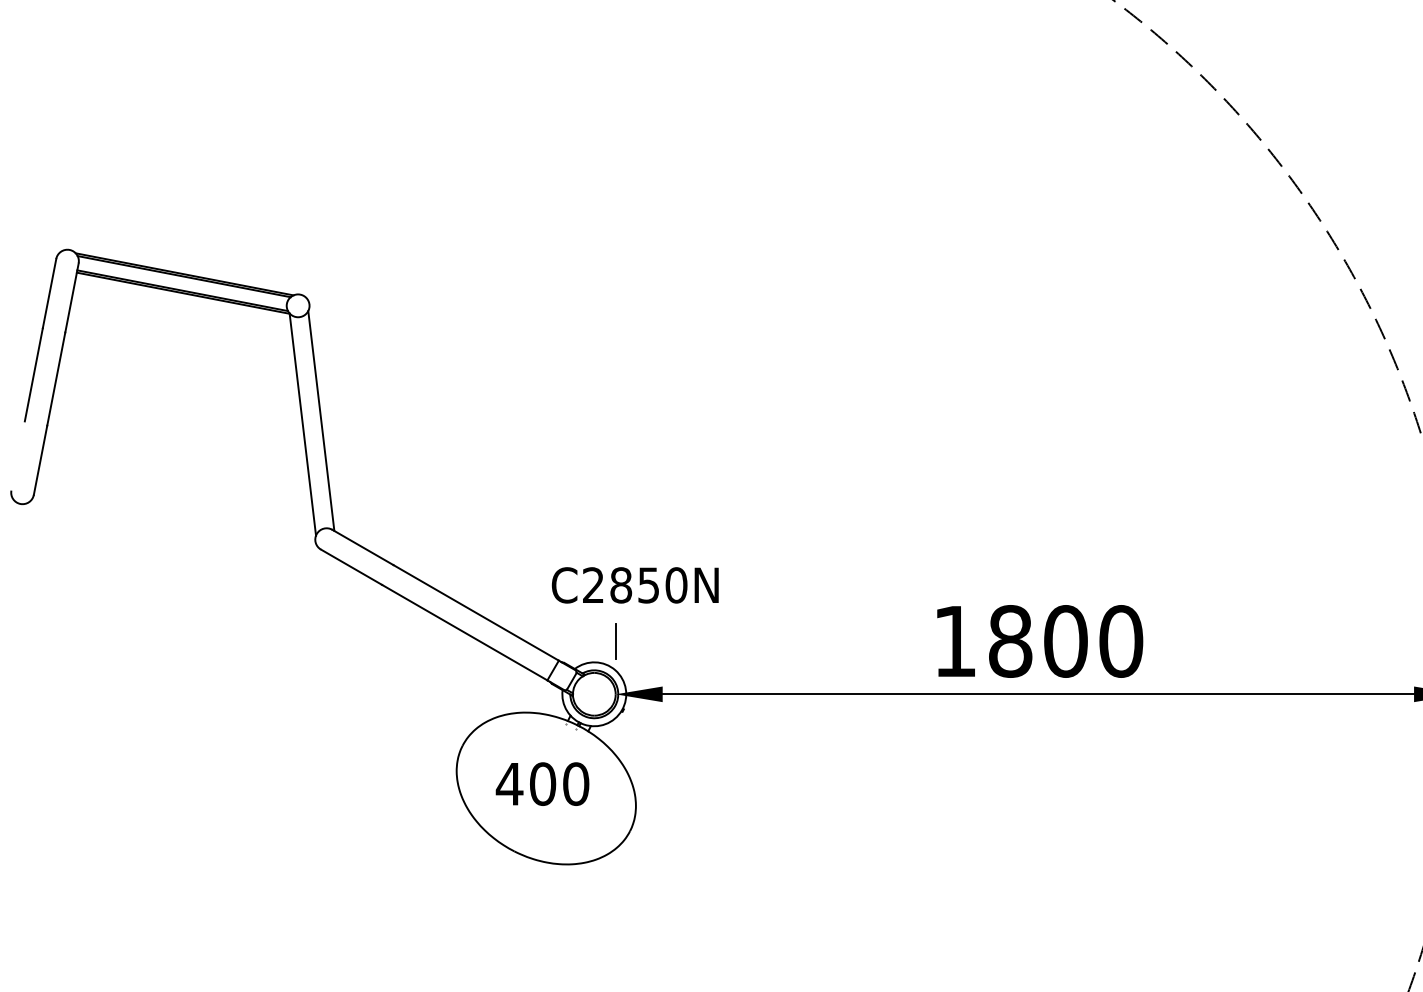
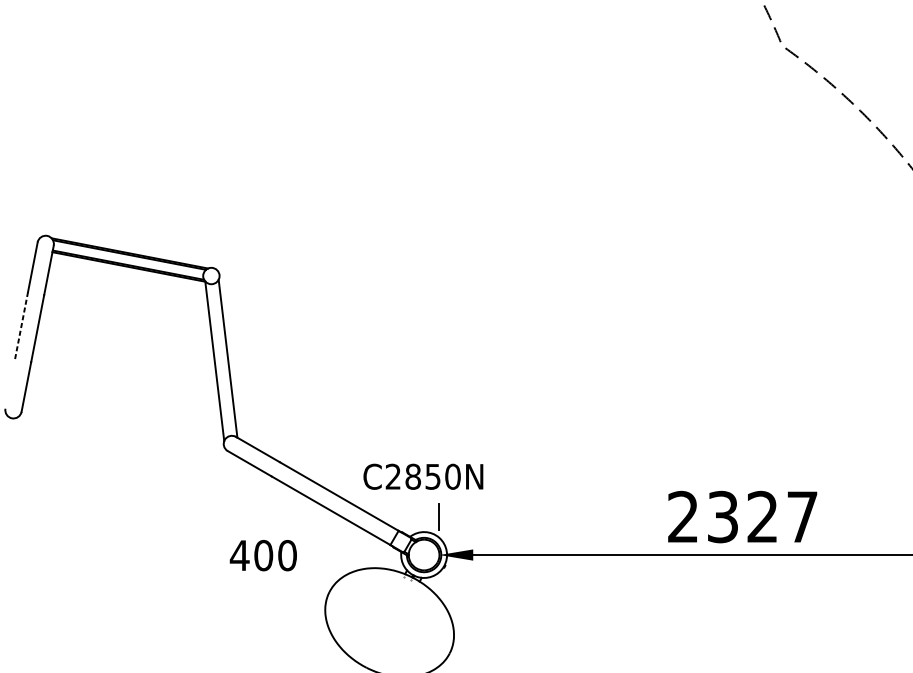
line: (33, 374) -> (21, 325), solid -> dashed
text: (634, 585) -> (422, 476), moved
text: (1038, 641) -> (743, 517), 1800 -> 2327
text: (542, 783) -> (263, 555), moved

